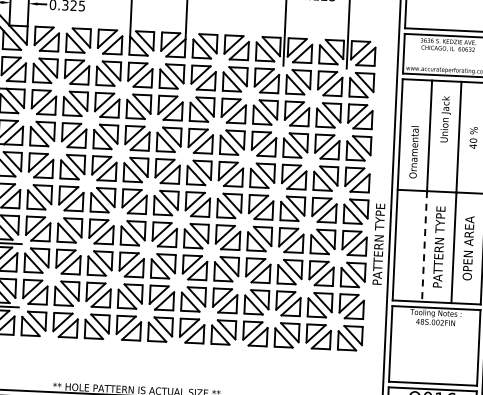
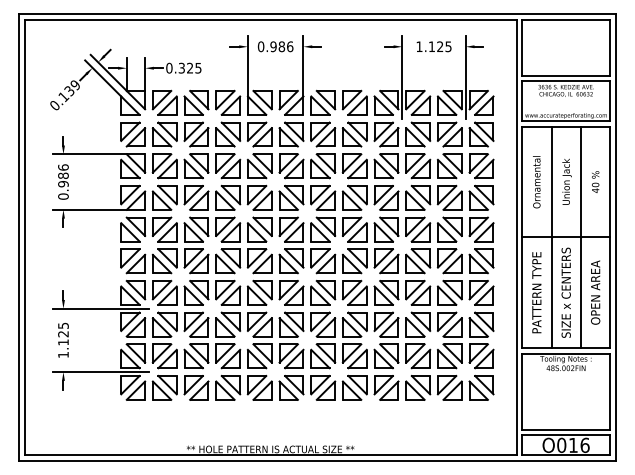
text: (445, 118) -> (566, 181), moved
text: (413, 152) -> (536, 182), moved
text: (378, 244) -> (536, 292), moved
text: (438, 246) -> (565, 292), PATTERN TYPE -> SIZE x CENTERS
line: (424, 247) -> (551, 293), dashed -> solid

